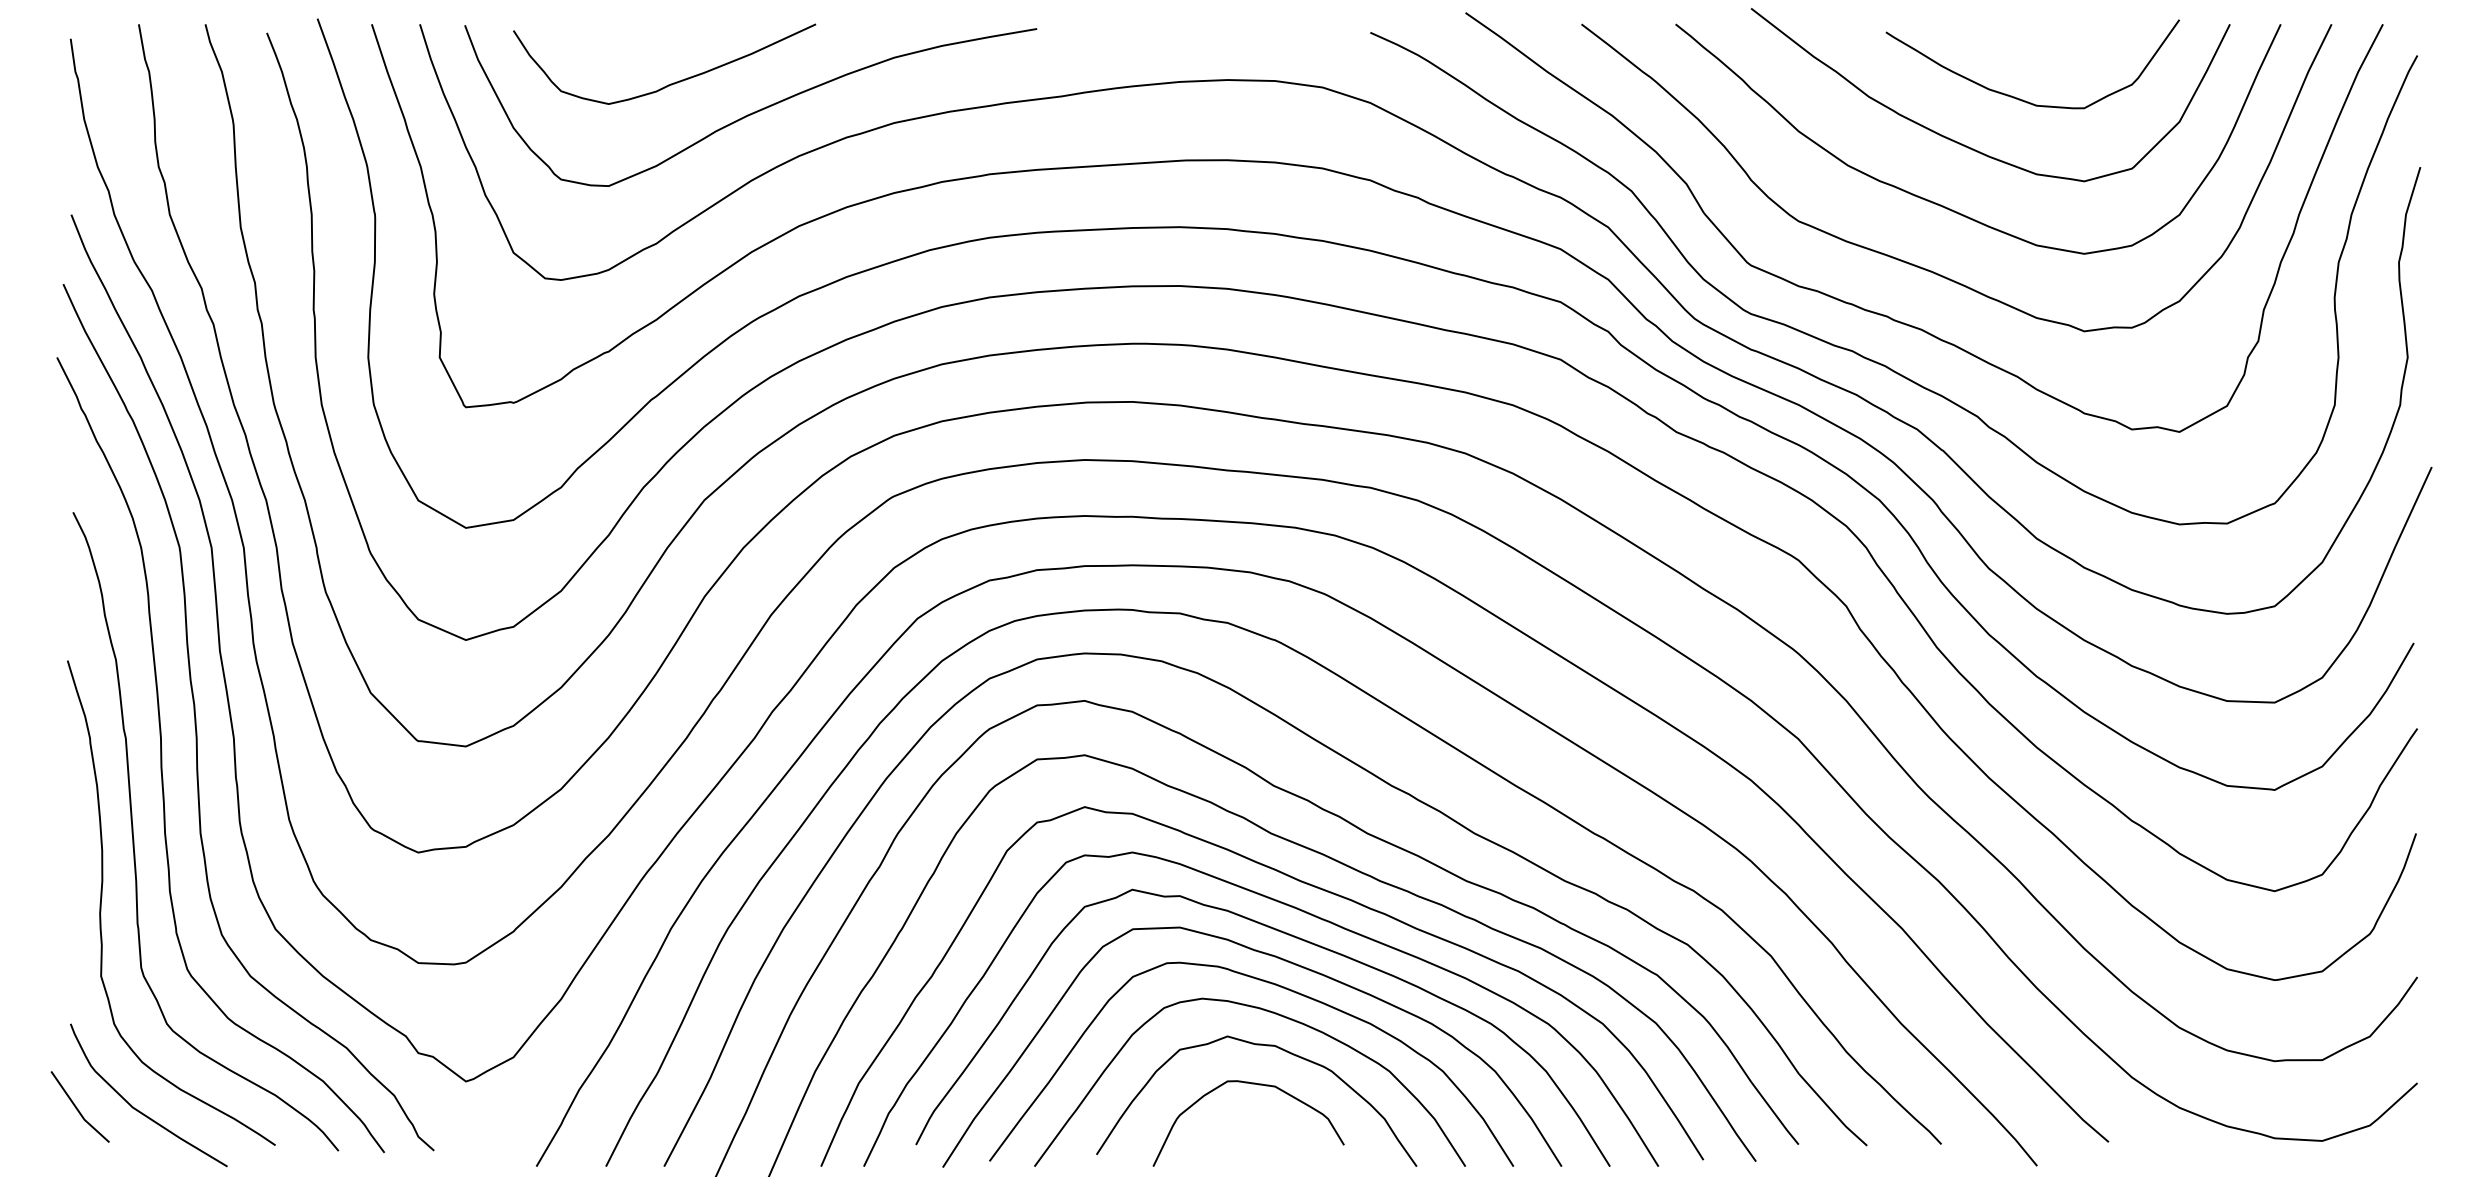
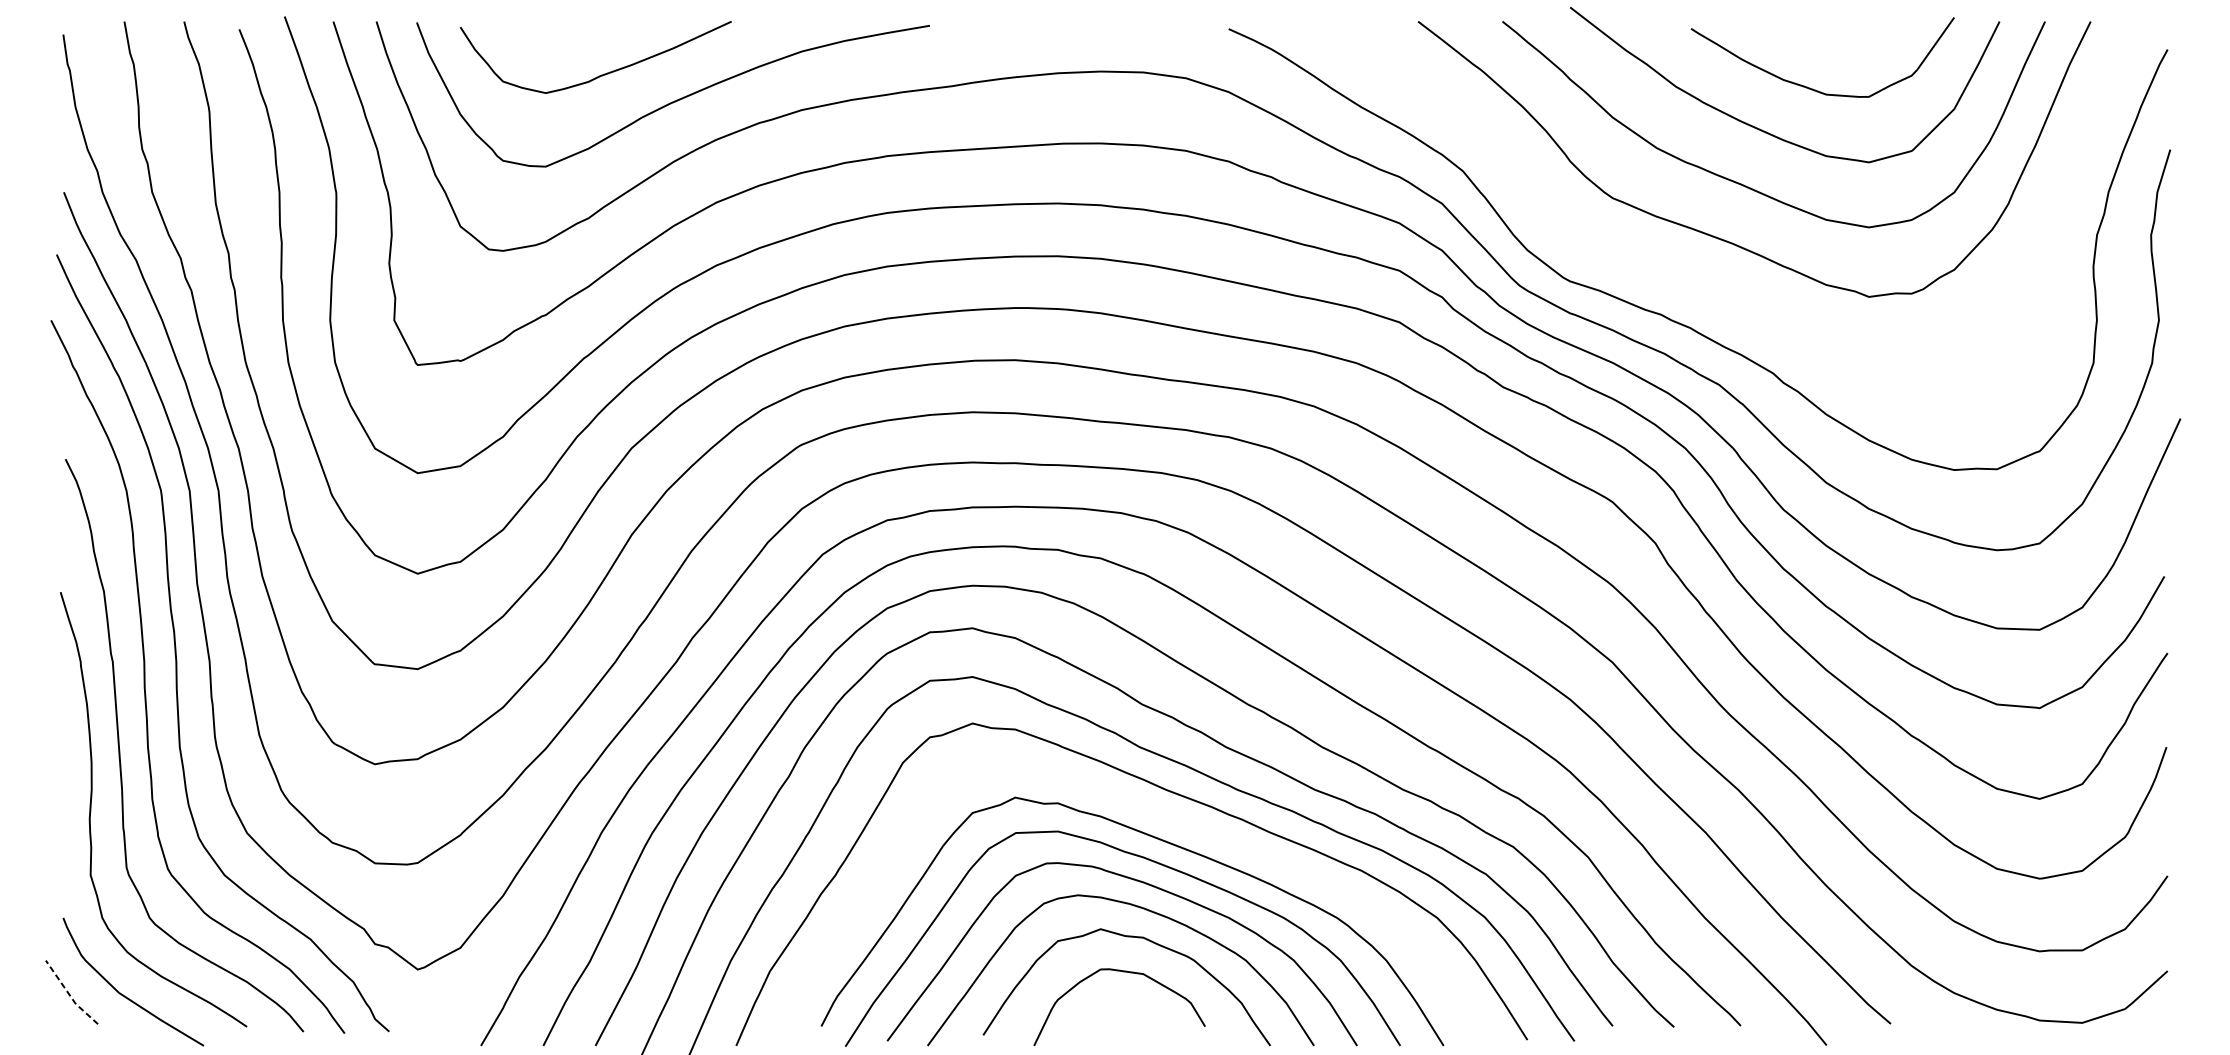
curve: (1887, 315) -> (1692, 282), removed
curve: (1298, 910) -> (1164, 816), removed
line: (77, 1109) -> (69, 994), solid -> dashed

